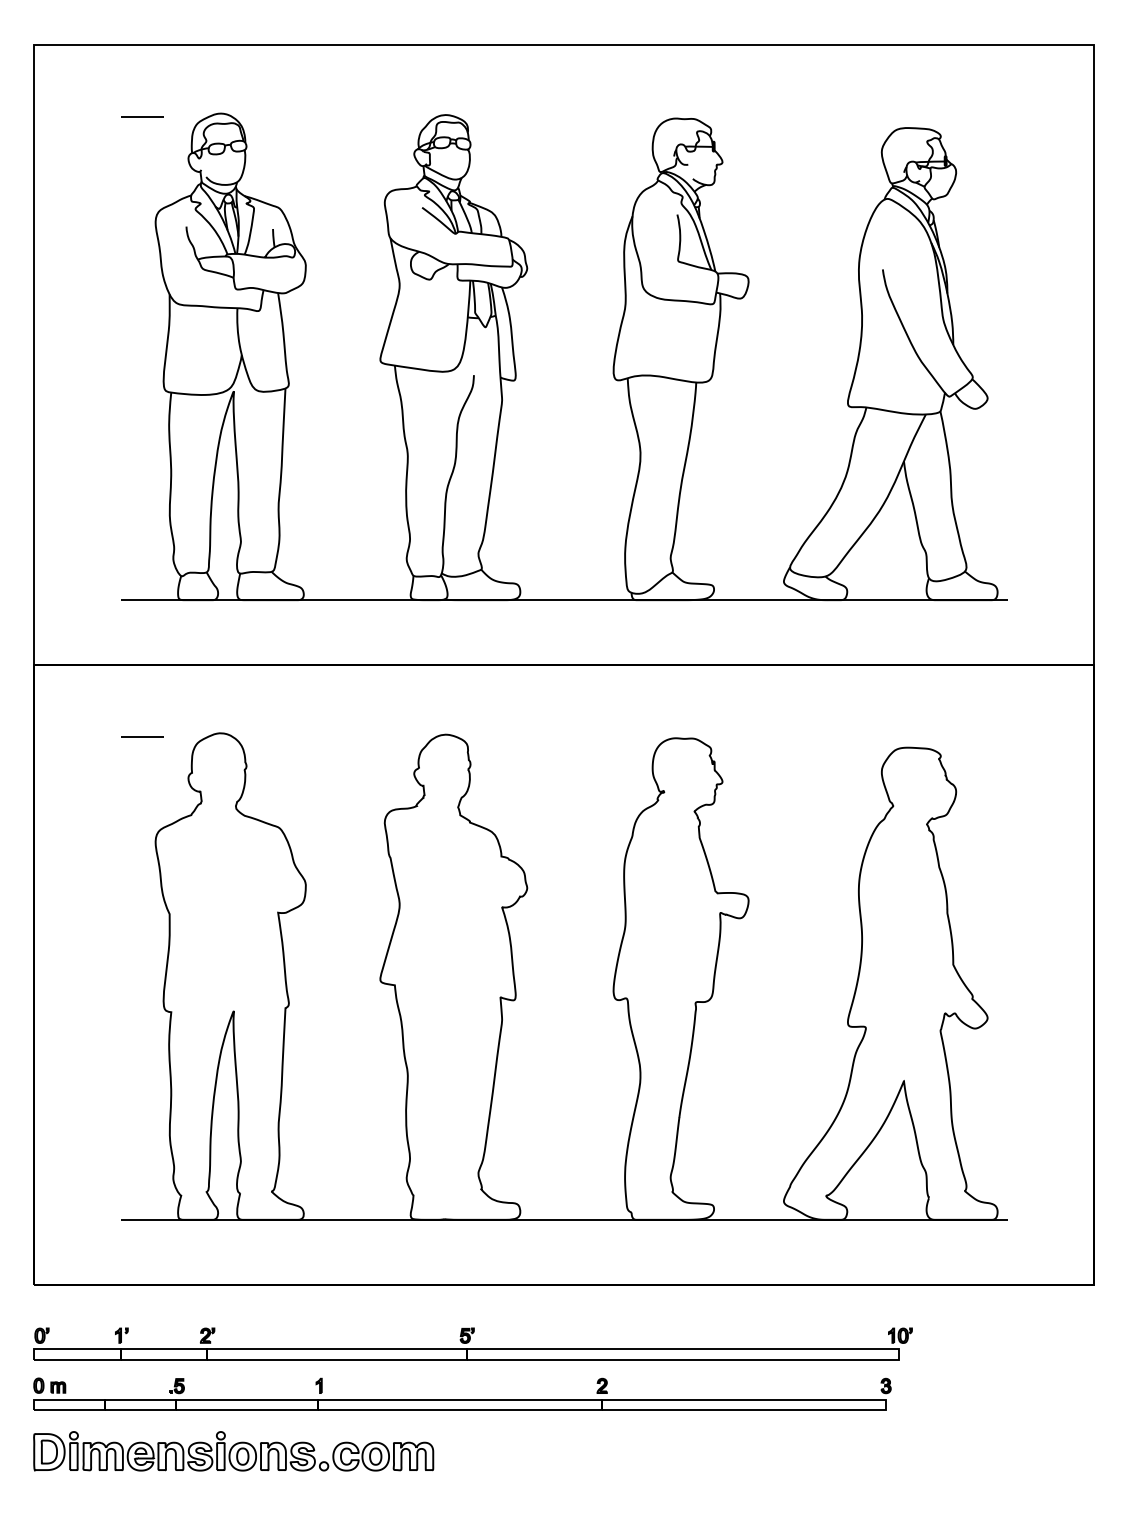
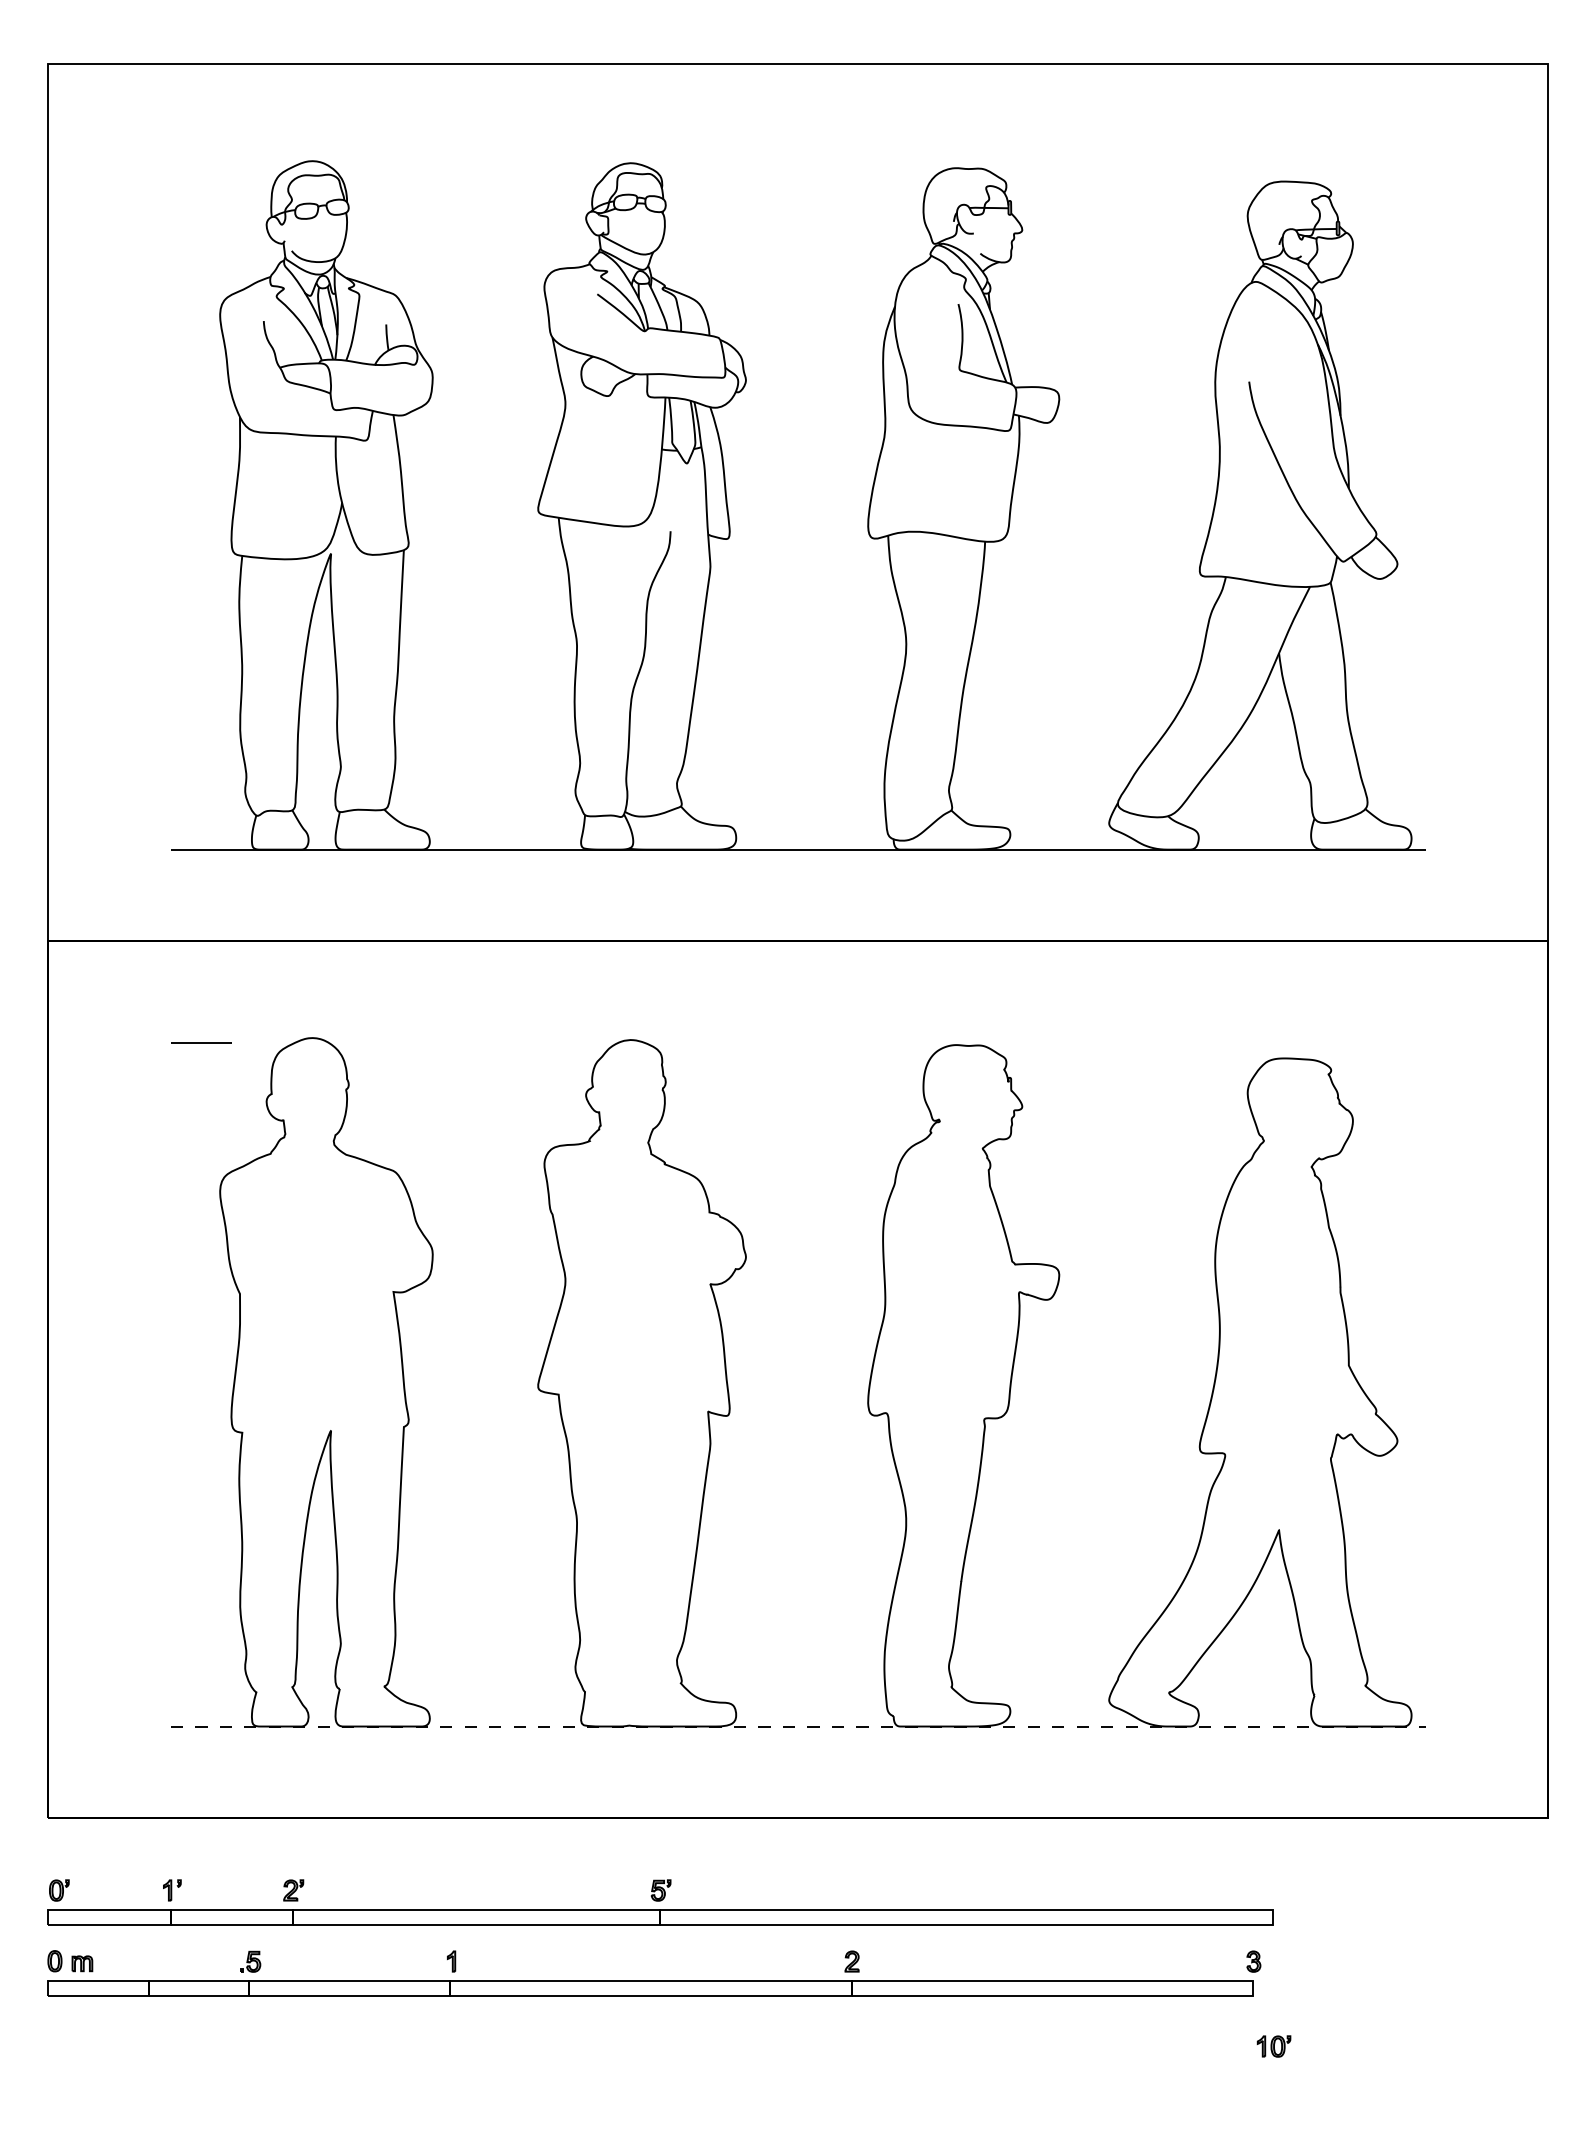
line: (142, 116) -> (201, 165), removed
line: (564, 1219) -> (798, 1726), solid -> dashed
part: (900, 1335) -> (1273, 2046), moved
part: (233, 1450) -> (330, 2053), removed

